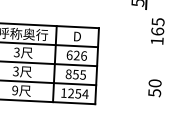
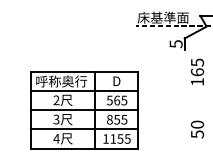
text: (16, 52) -> (56, 100), 3 -> 2
text: (76, 55) -> (116, 100), 626 -> 565
text: (15, 90) -> (56, 138), 9 -> 4
text: (78, 93) -> (120, 138), 1254 -> 1155

